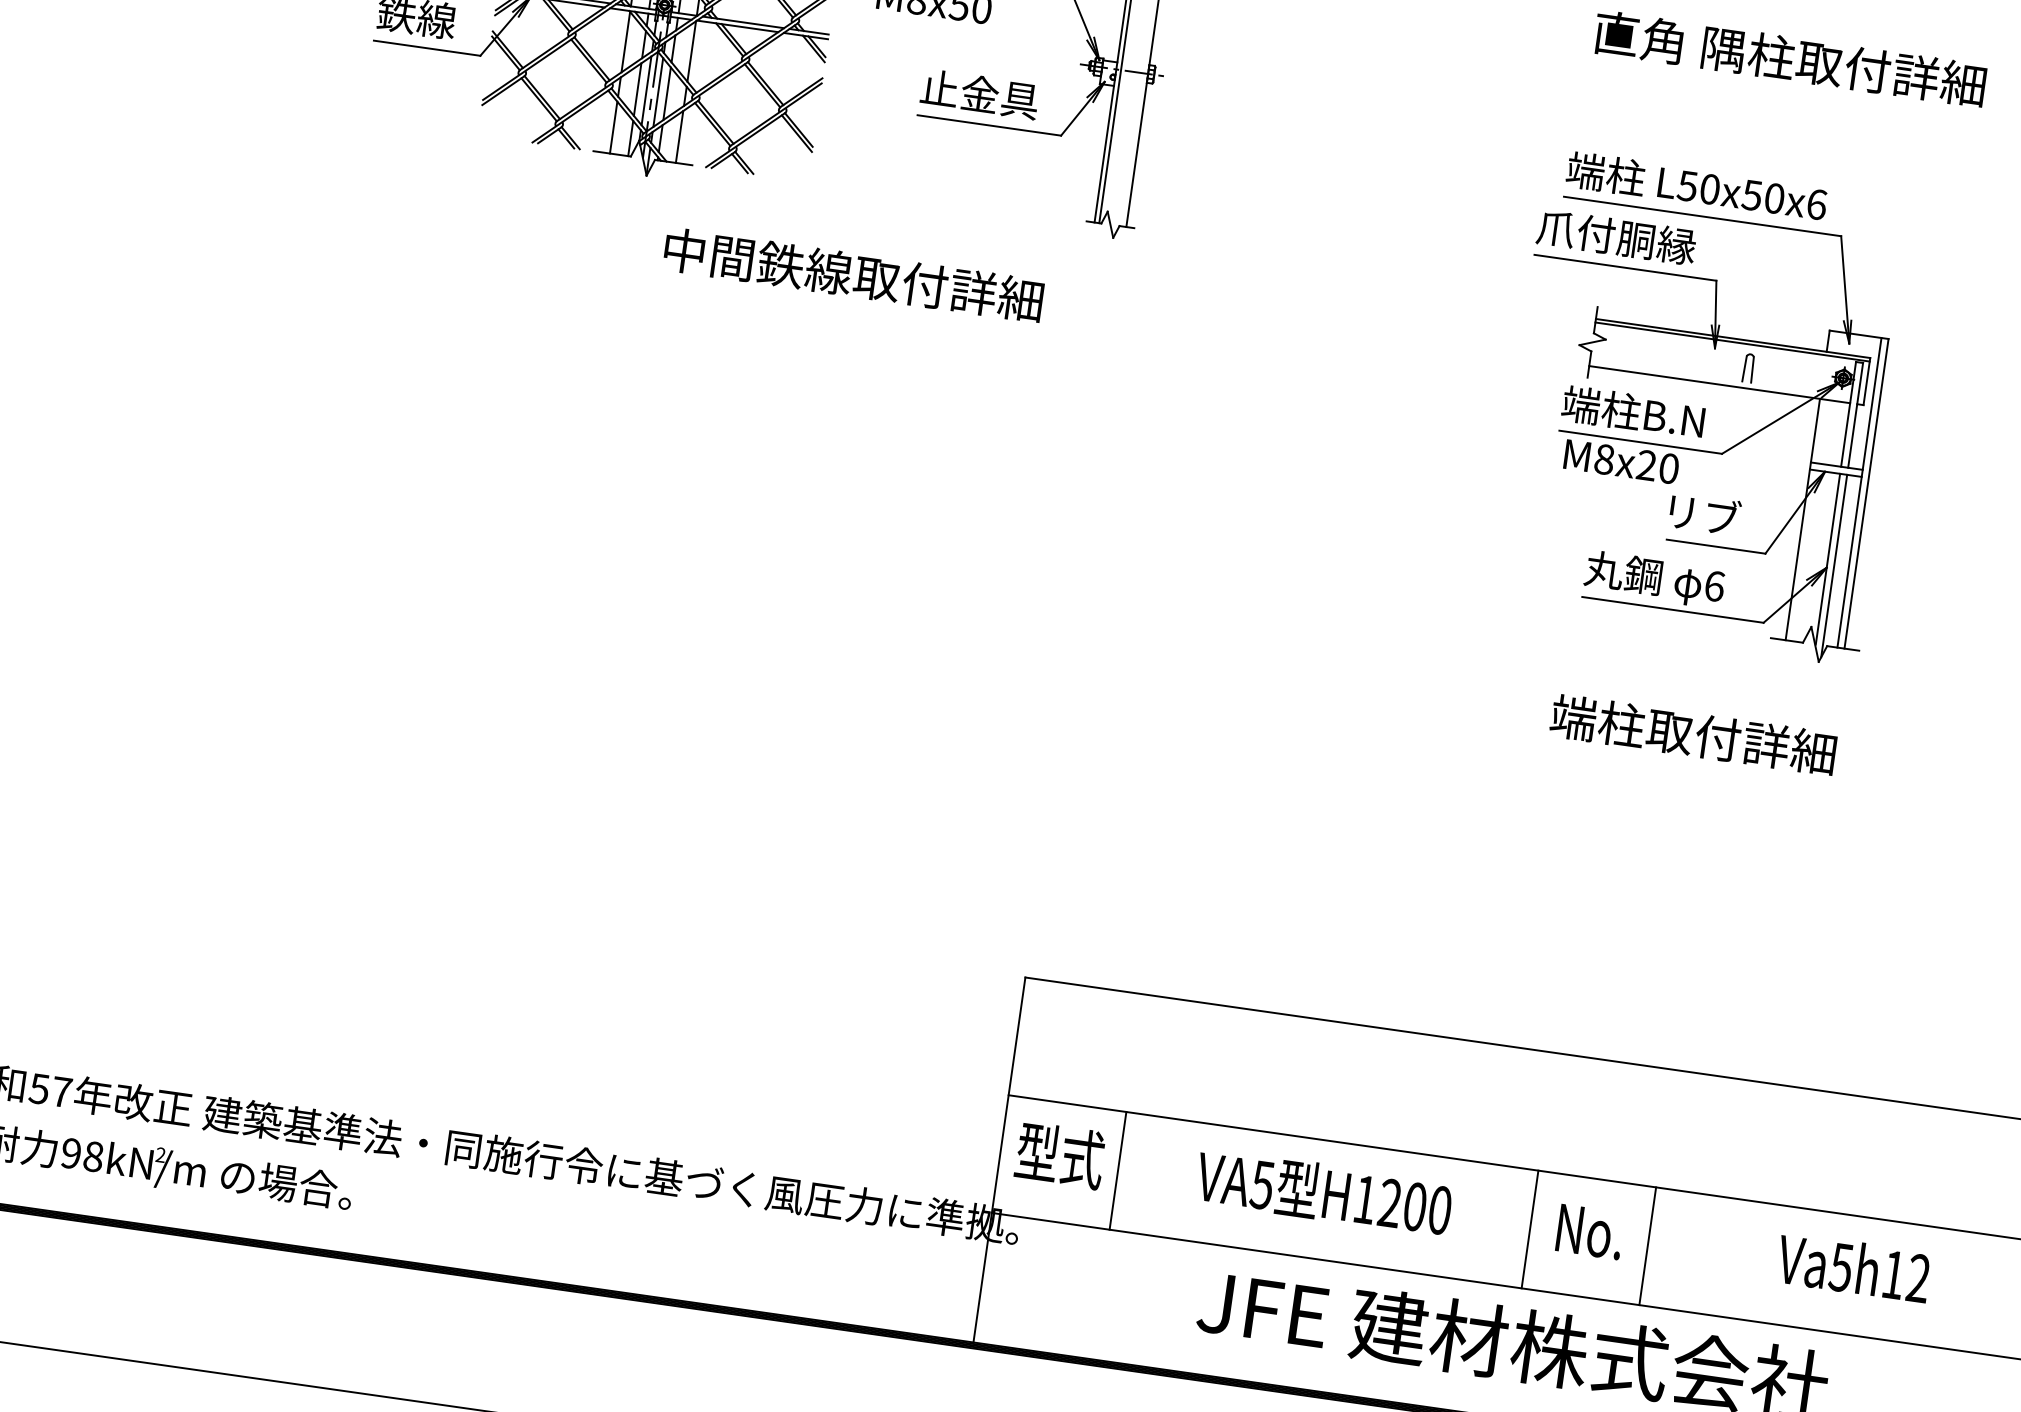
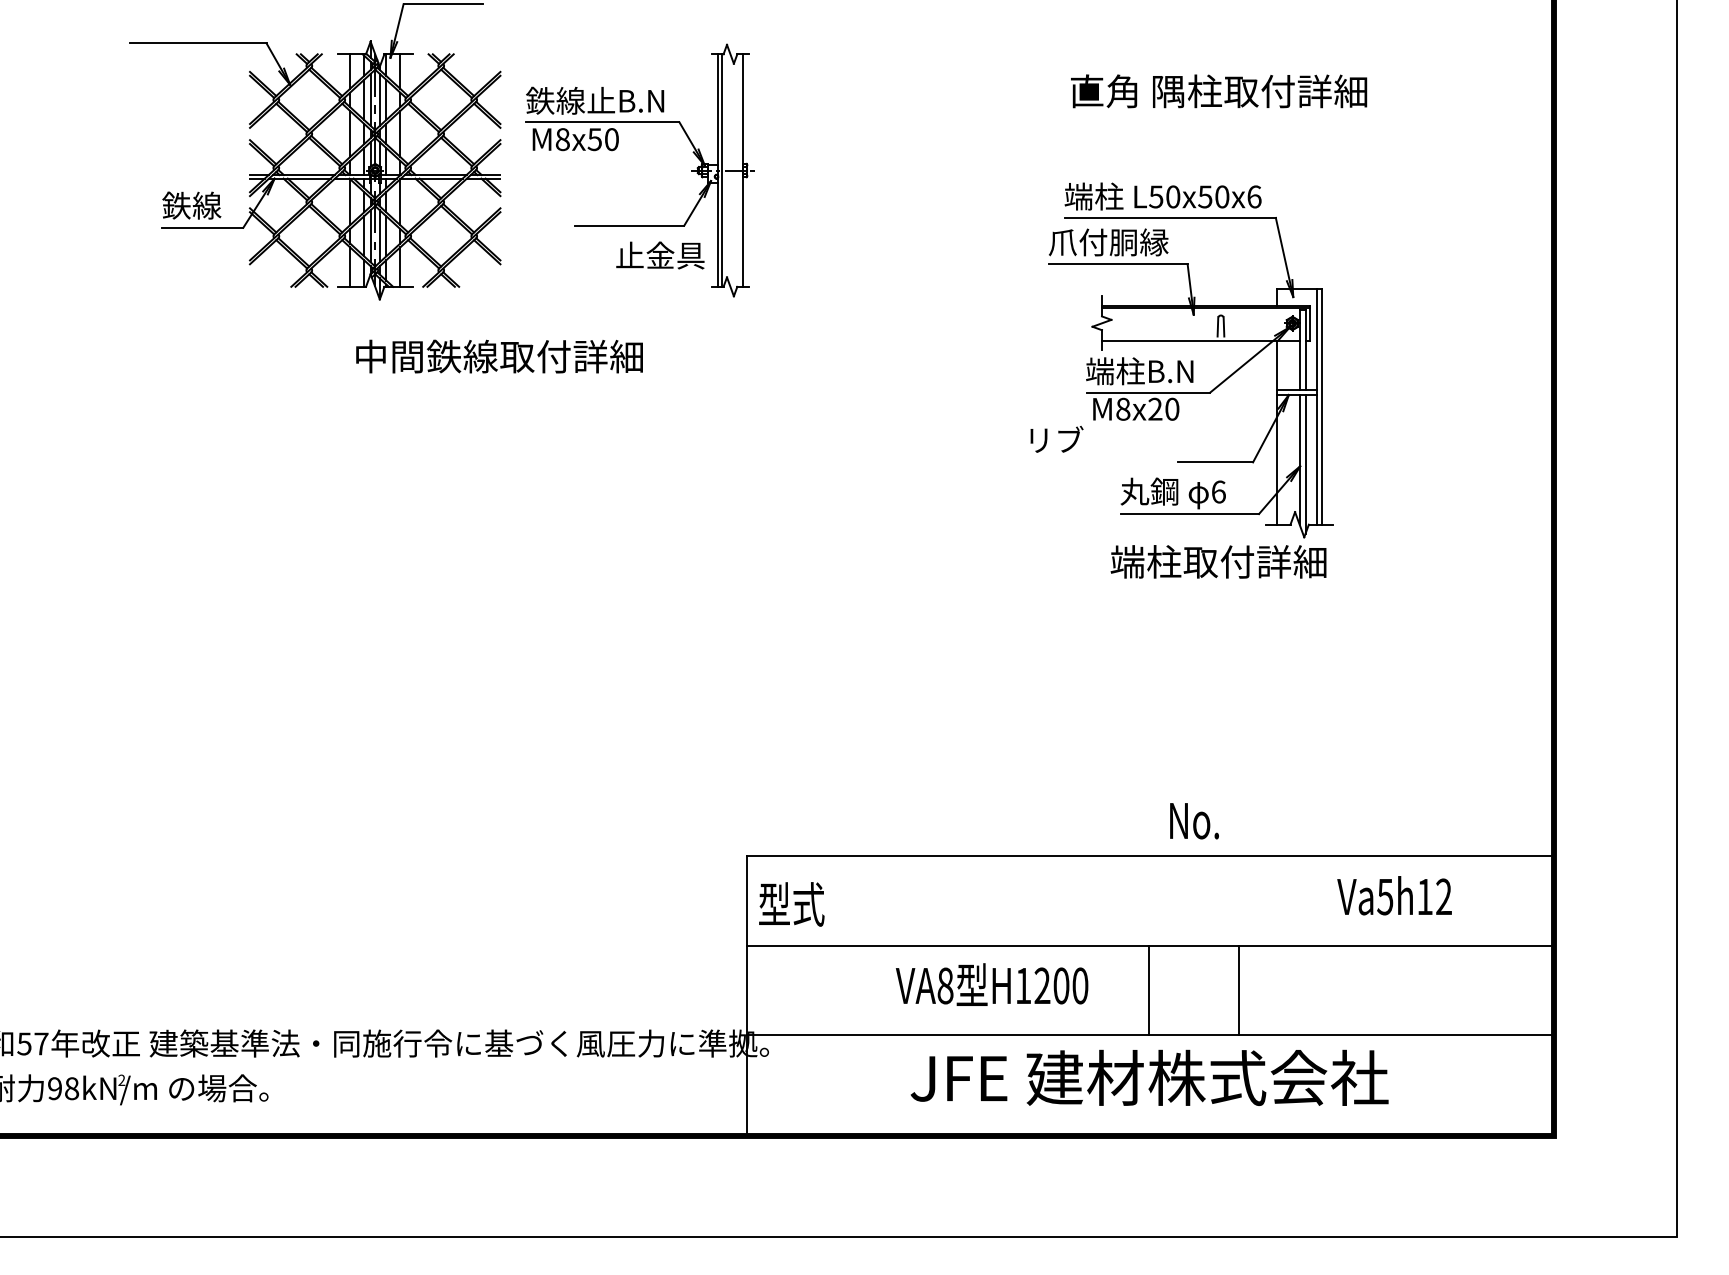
text: (980, 94) -> (660, 255), moved
text: (853, 275) -> (499, 356), moved
text: (1704, 514) -> (1056, 439), moved
text: (1693, 734) -> (1218, 561), moved
text: (1059, 1155) -> (791, 904), moved
line: (1118, 1170) -> (836, 990), removed
text: (1262, 1184) -> (945, 985), VA5 -> VA8
text: (1590, 1232) -> (1194, 821), moved
text: (1853, 1267) -> (1394, 895), moved

